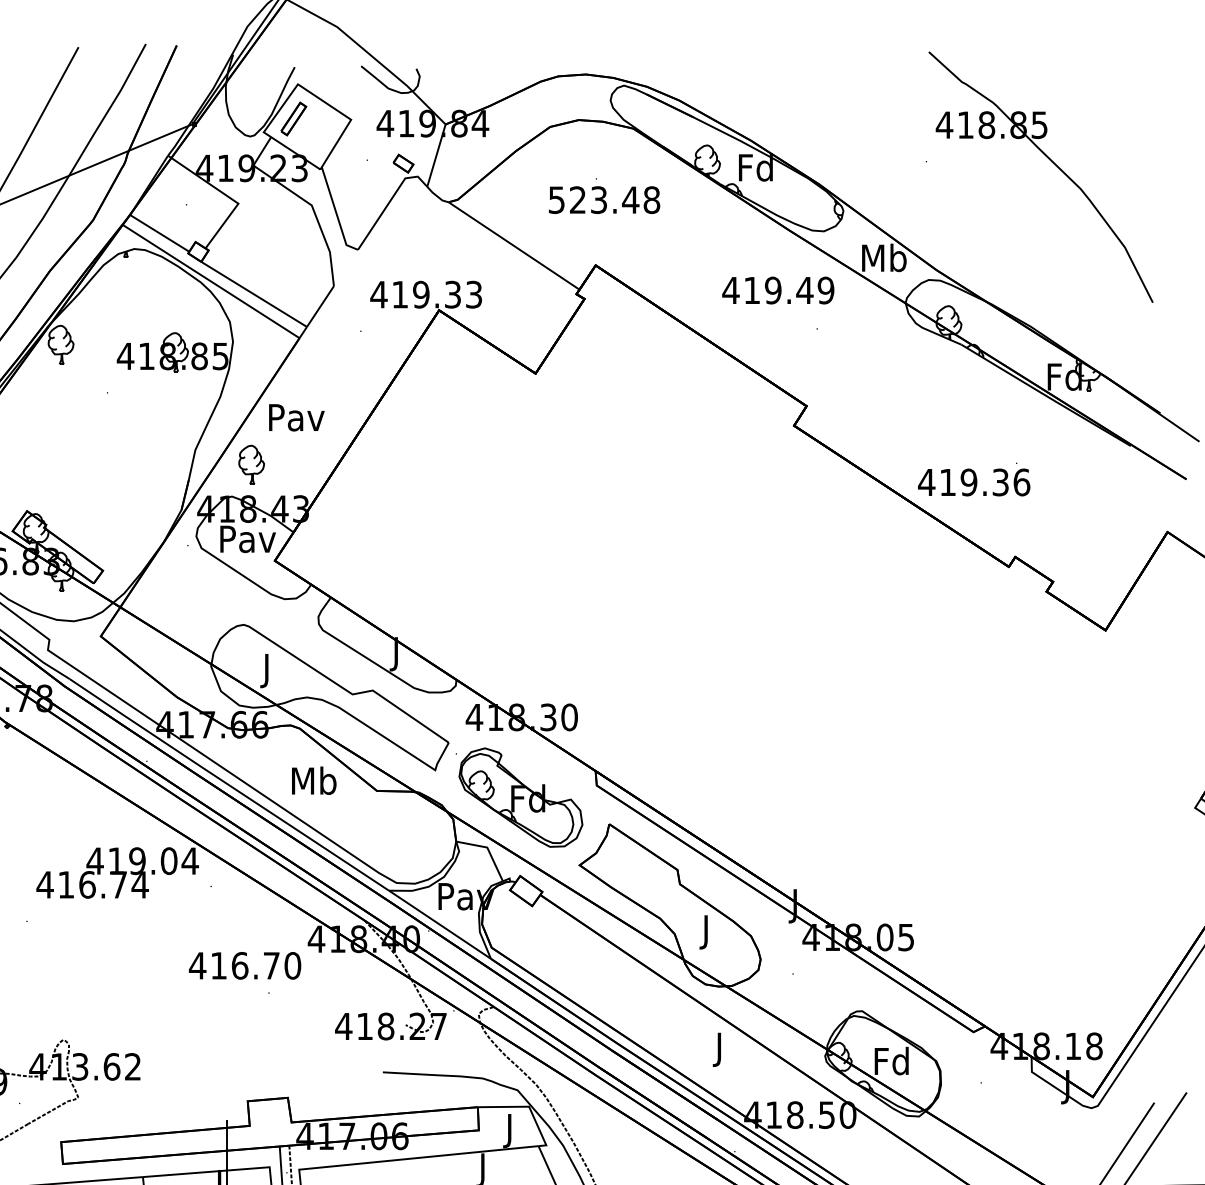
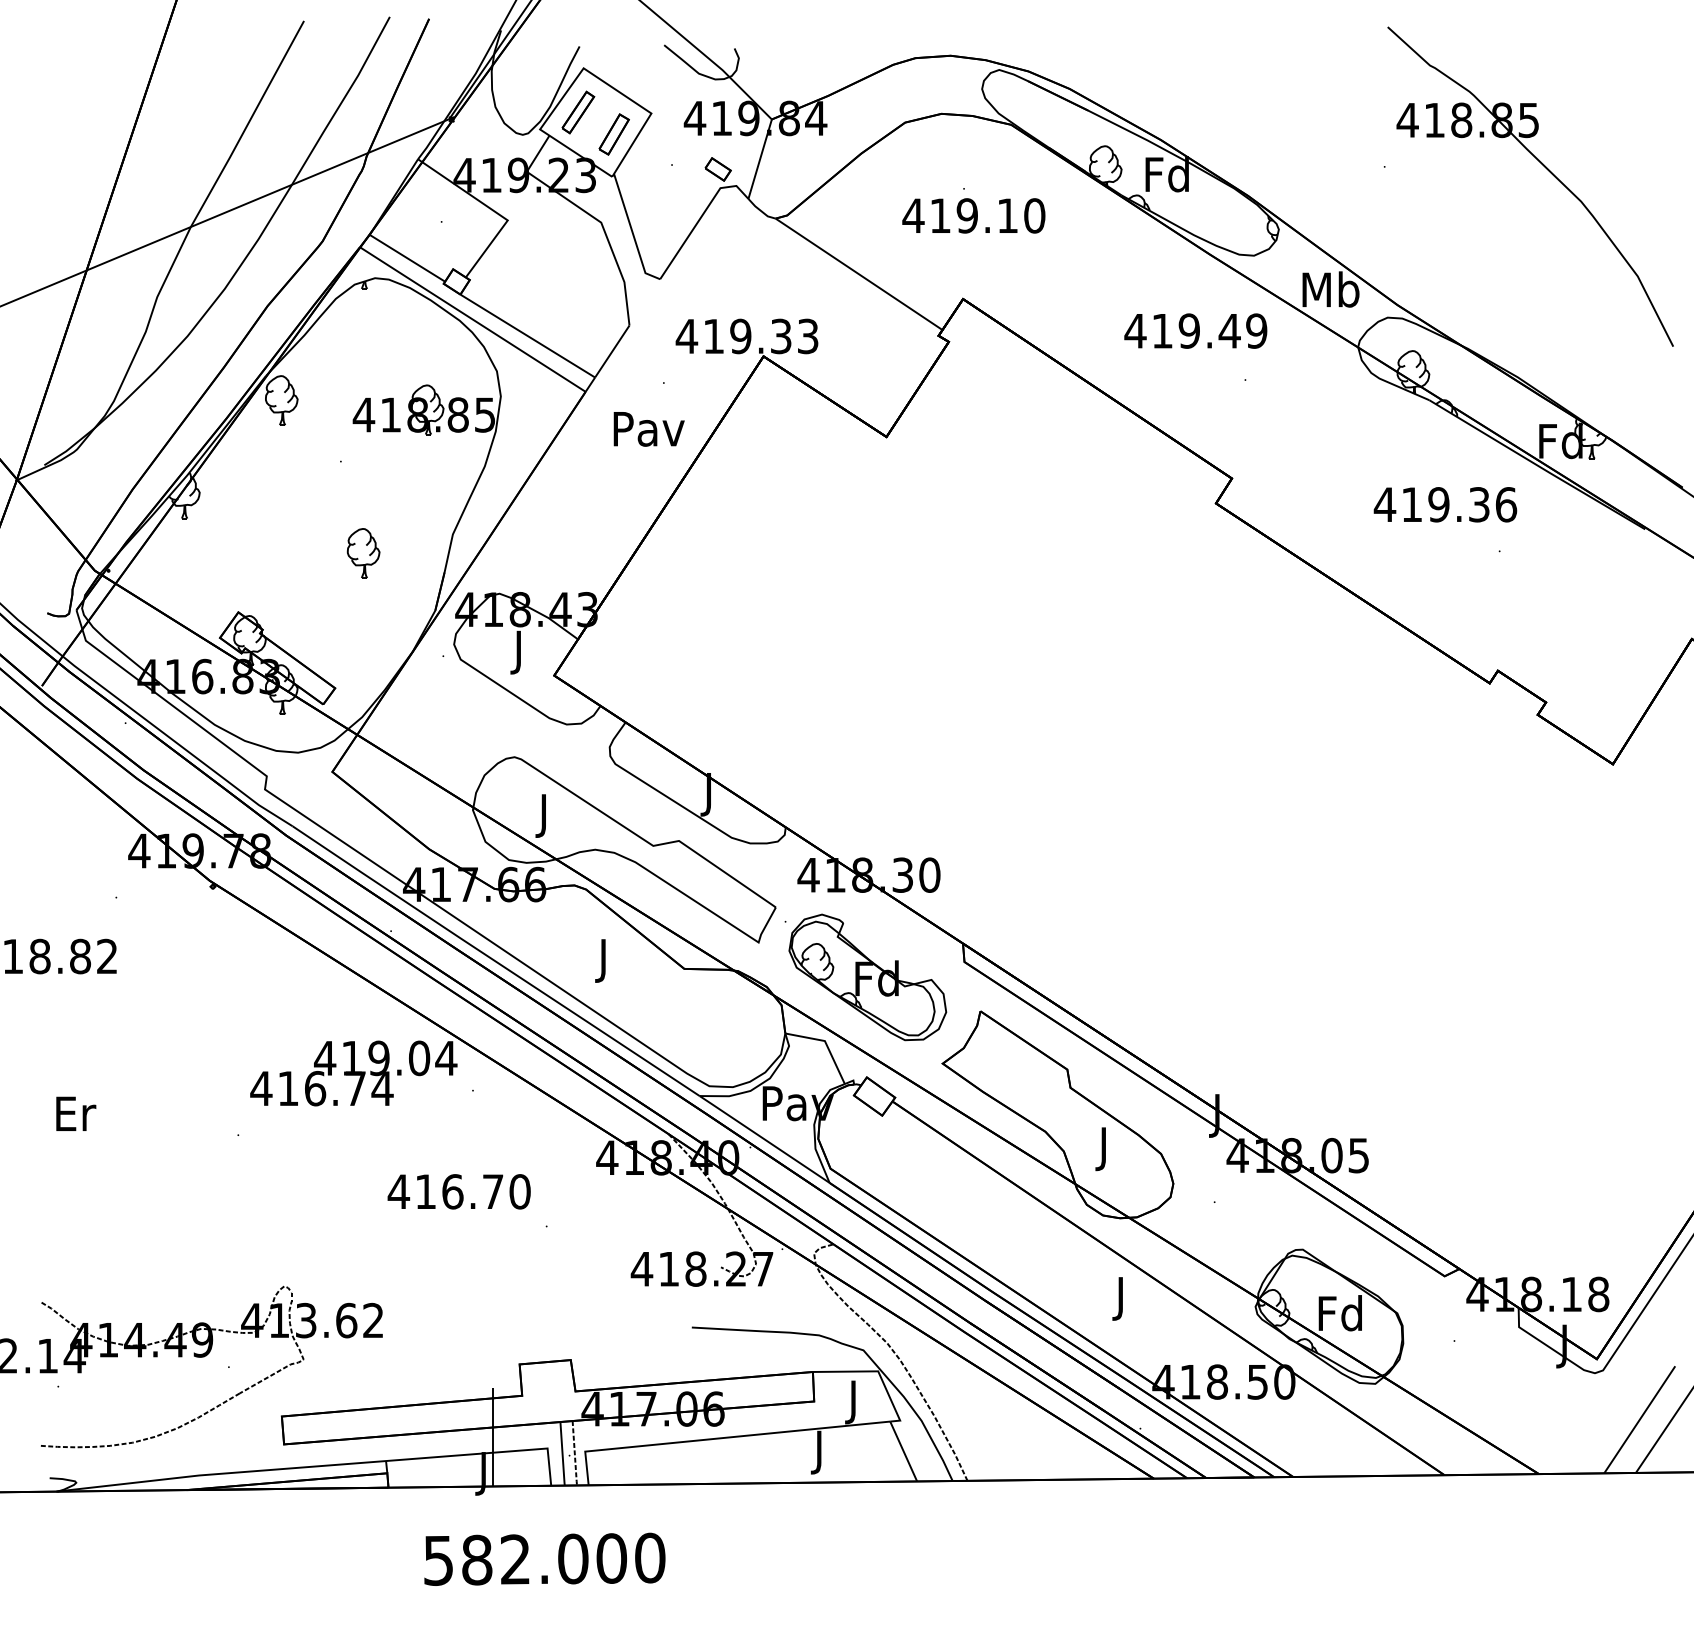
part: (321, 136) -> (613, 134), added
text: (603, 199) -> (973, 215), 523.48 -> 419.10
text: (296, 417) -> (648, 429), moved
part: (251, 465) -> (363, 553), moved
text: (974, 482) -> (1445, 504), moved
text: (247, 542) -> (519, 652), Pav -> J
text: (314, 783) -> (604, 959), Mb -> J
text: (244, 965) -> (458, 1191), moved

